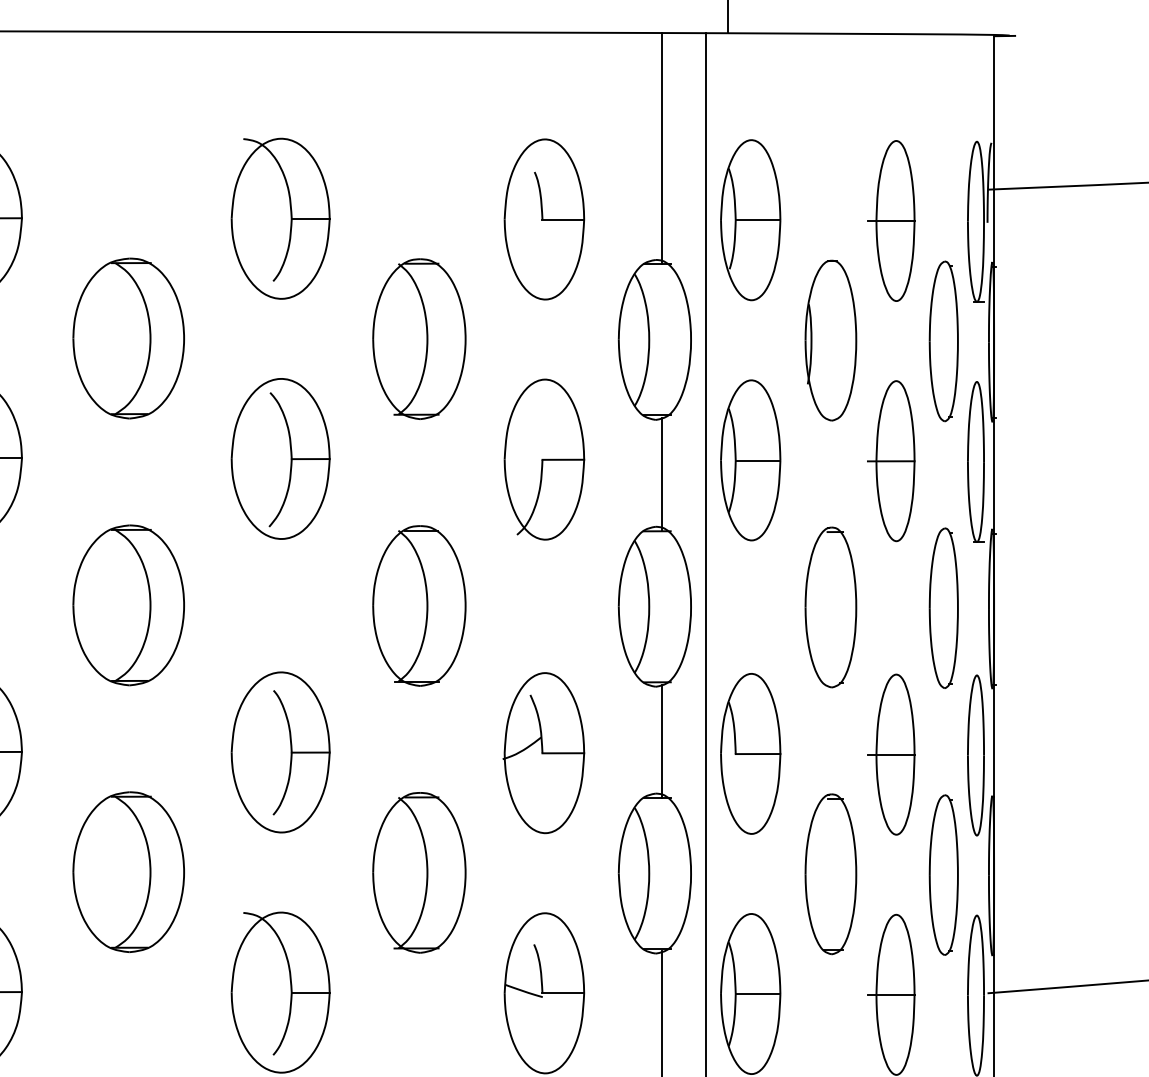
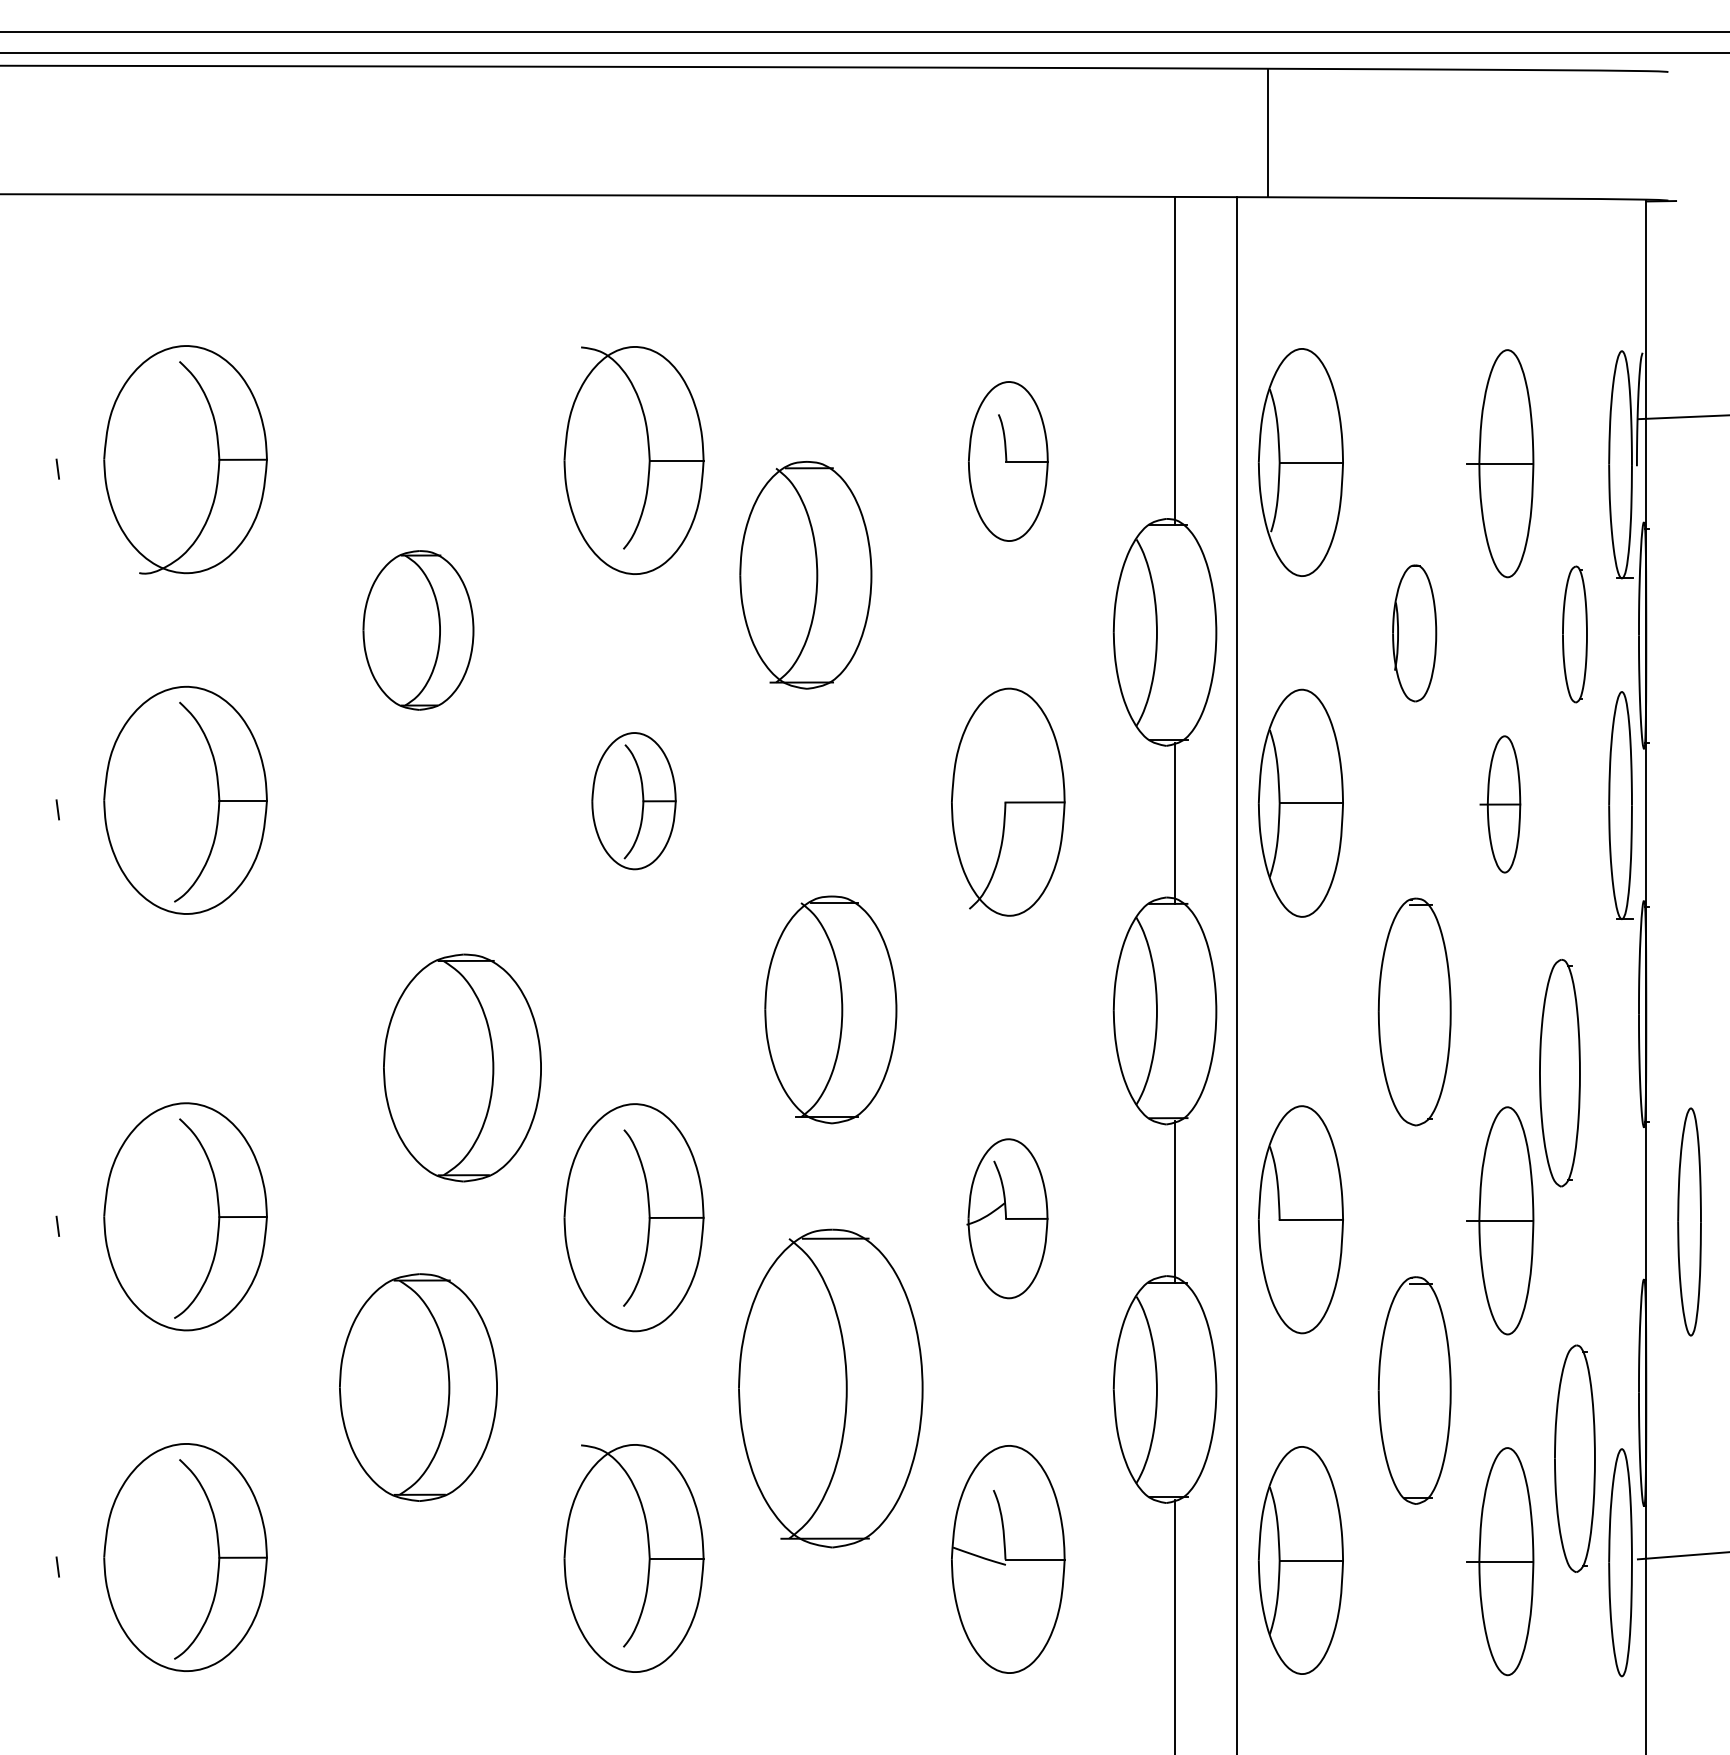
part: (544, 219) -> (1008, 461), size x0.7
part: (128, 338) -> (418, 630), size x0.7
part: (419, 339) -> (805, 575), moved
part: (830, 340) -> (1414, 633), size x0.6
part: (943, 341) -> (1574, 634), size x0.6
part: (280, 458) -> (633, 800), size x0.6
part: (891, 461) -> (1500, 804), size x0.6
part: (128, 605) -> (462, 1067), moved
part: (943, 608) -> (1559, 1073), moved
part: (543, 753) -> (1007, 1218), size x0.7
part: (975, 755) -> (1689, 1221), moved
part: (419, 872) -> (830, 1388), size x1.4
part: (943, 874) -> (1574, 1458), moved

